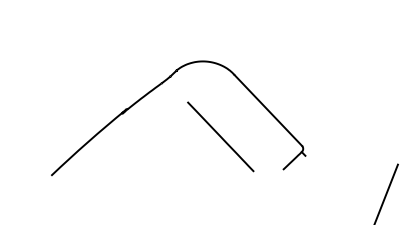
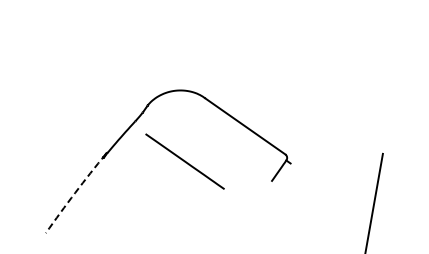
line: (220, 136) -> (184, 161), moved
arc: (88, 141) -> (75, 192), solid -> dashed

